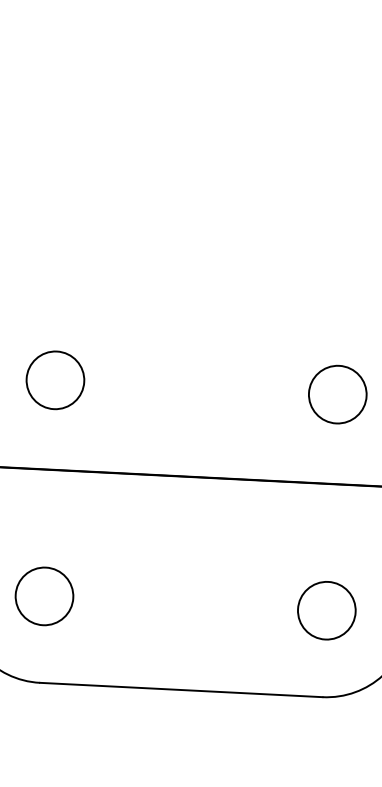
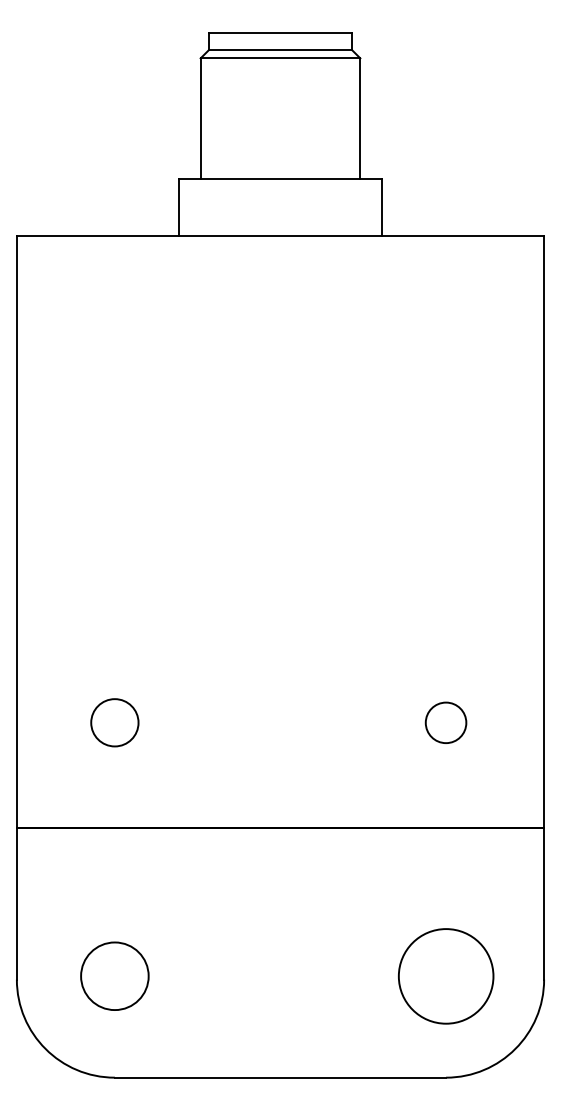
circle: (55, 380) -> (114, 722), size x0.7
circle: (337, 394) -> (445, 722), size x0.6
circle: (326, 610) -> (445, 975), size x1.4

